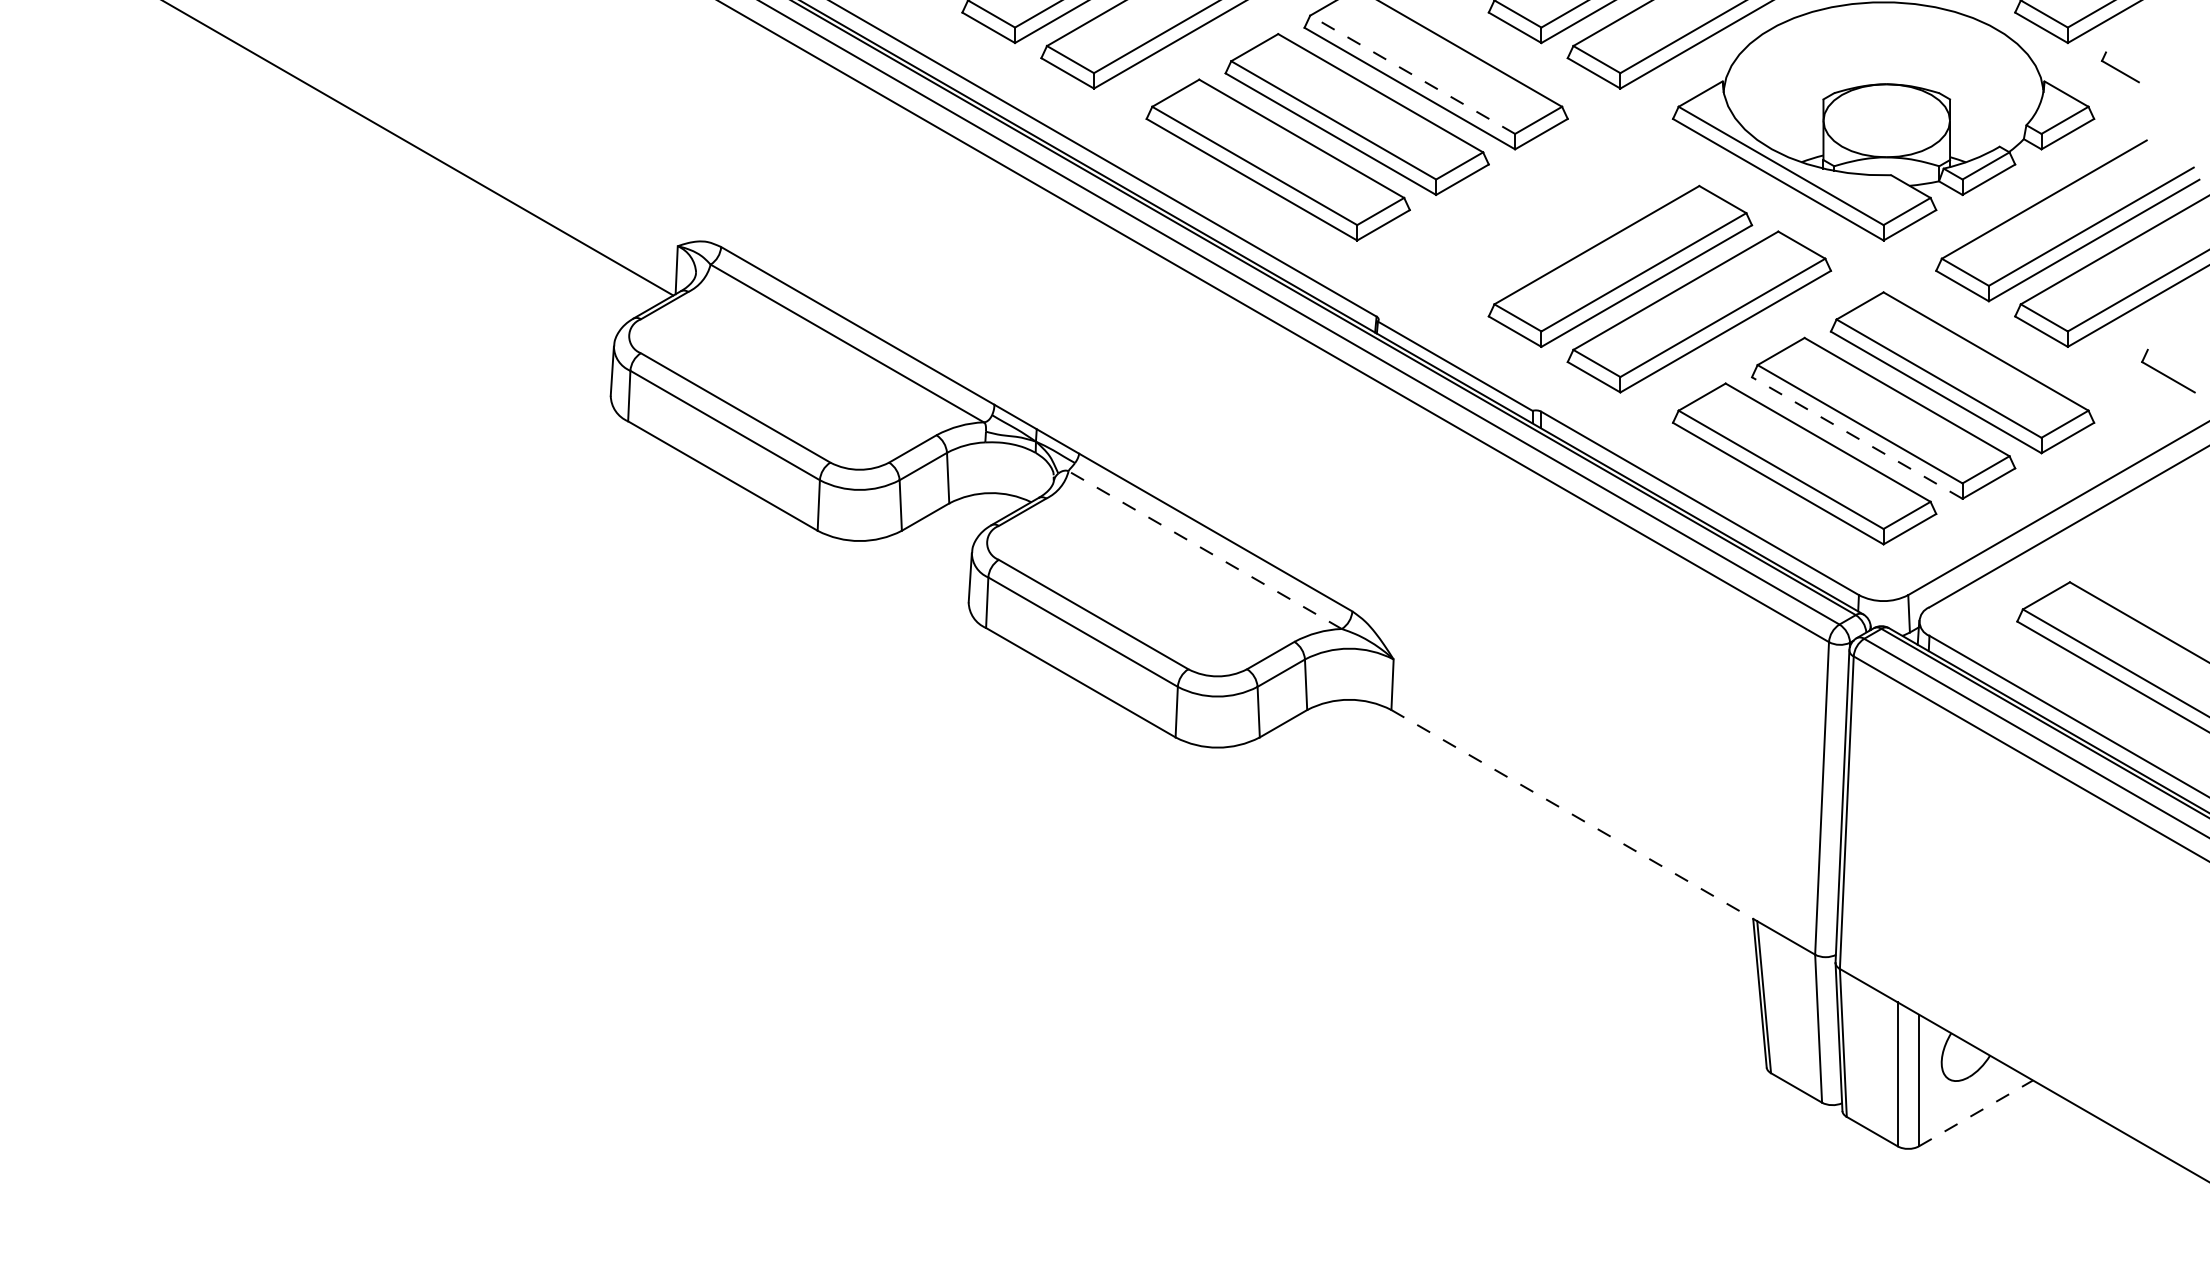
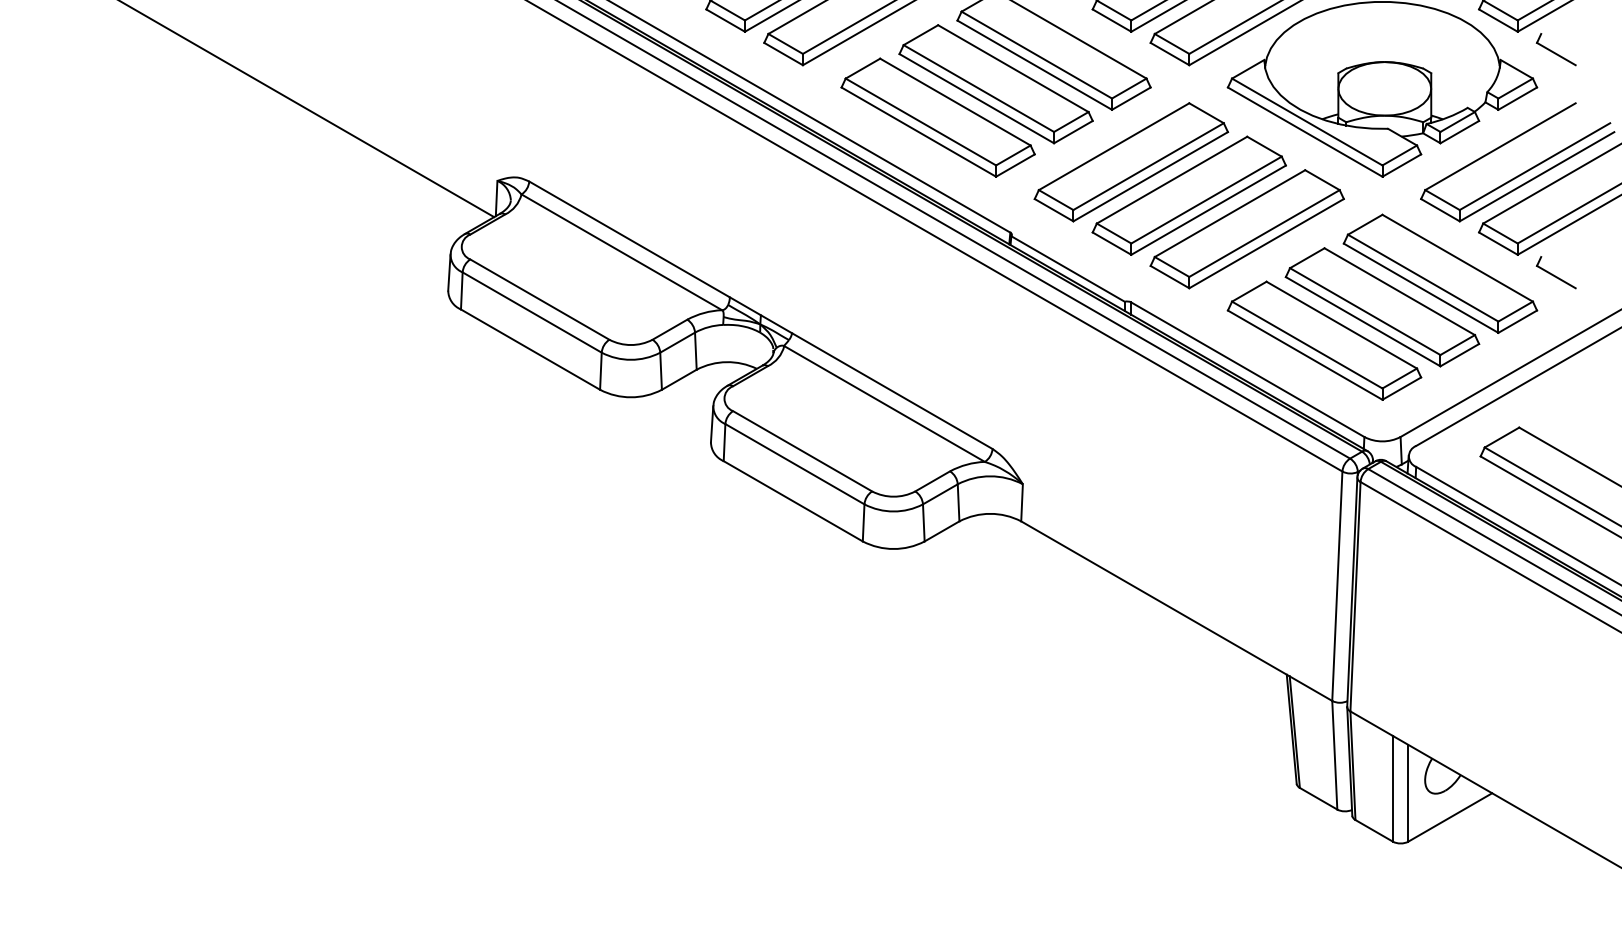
part: (2120, 67) -> (1556, 49), size x1.43
line: (1412, 74) -> (1036, 54), dashed -> solid
part: (1541, 220) -> (1131, 162), added
part: (2168, 370) -> (1556, 272), moved
line: (1857, 438) -> (1363, 322), dashed -> solid
line: (1205, 550) -> (884, 404), dashed -> solid
line: (1574, 815) -> (1155, 598), dashed -> solid
line: (1975, 1113) -> (1449, 817), dashed -> solid

